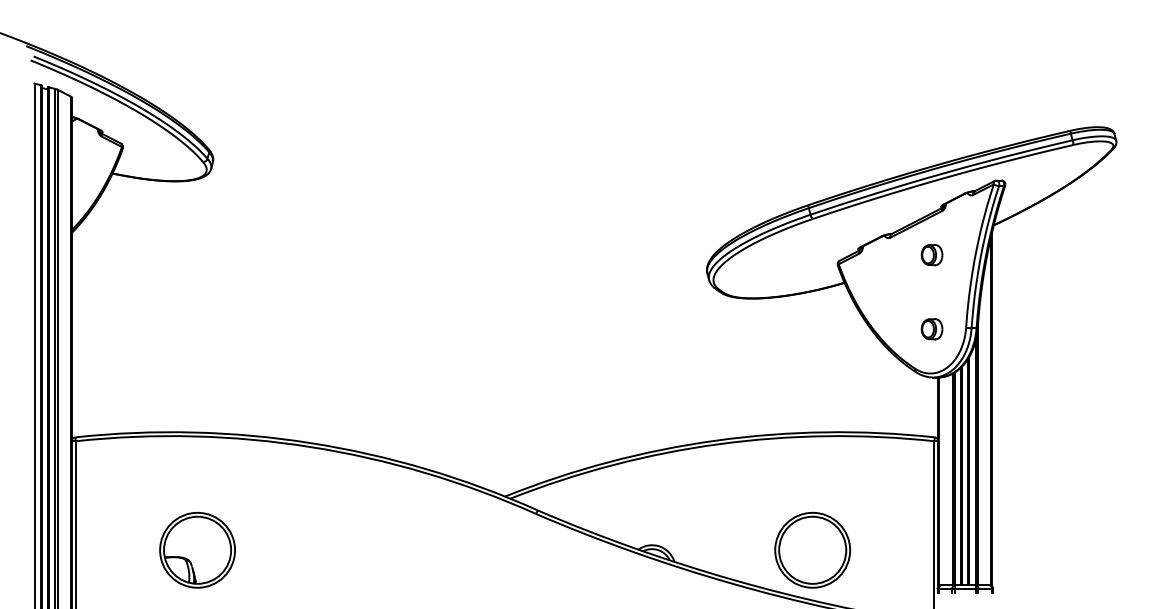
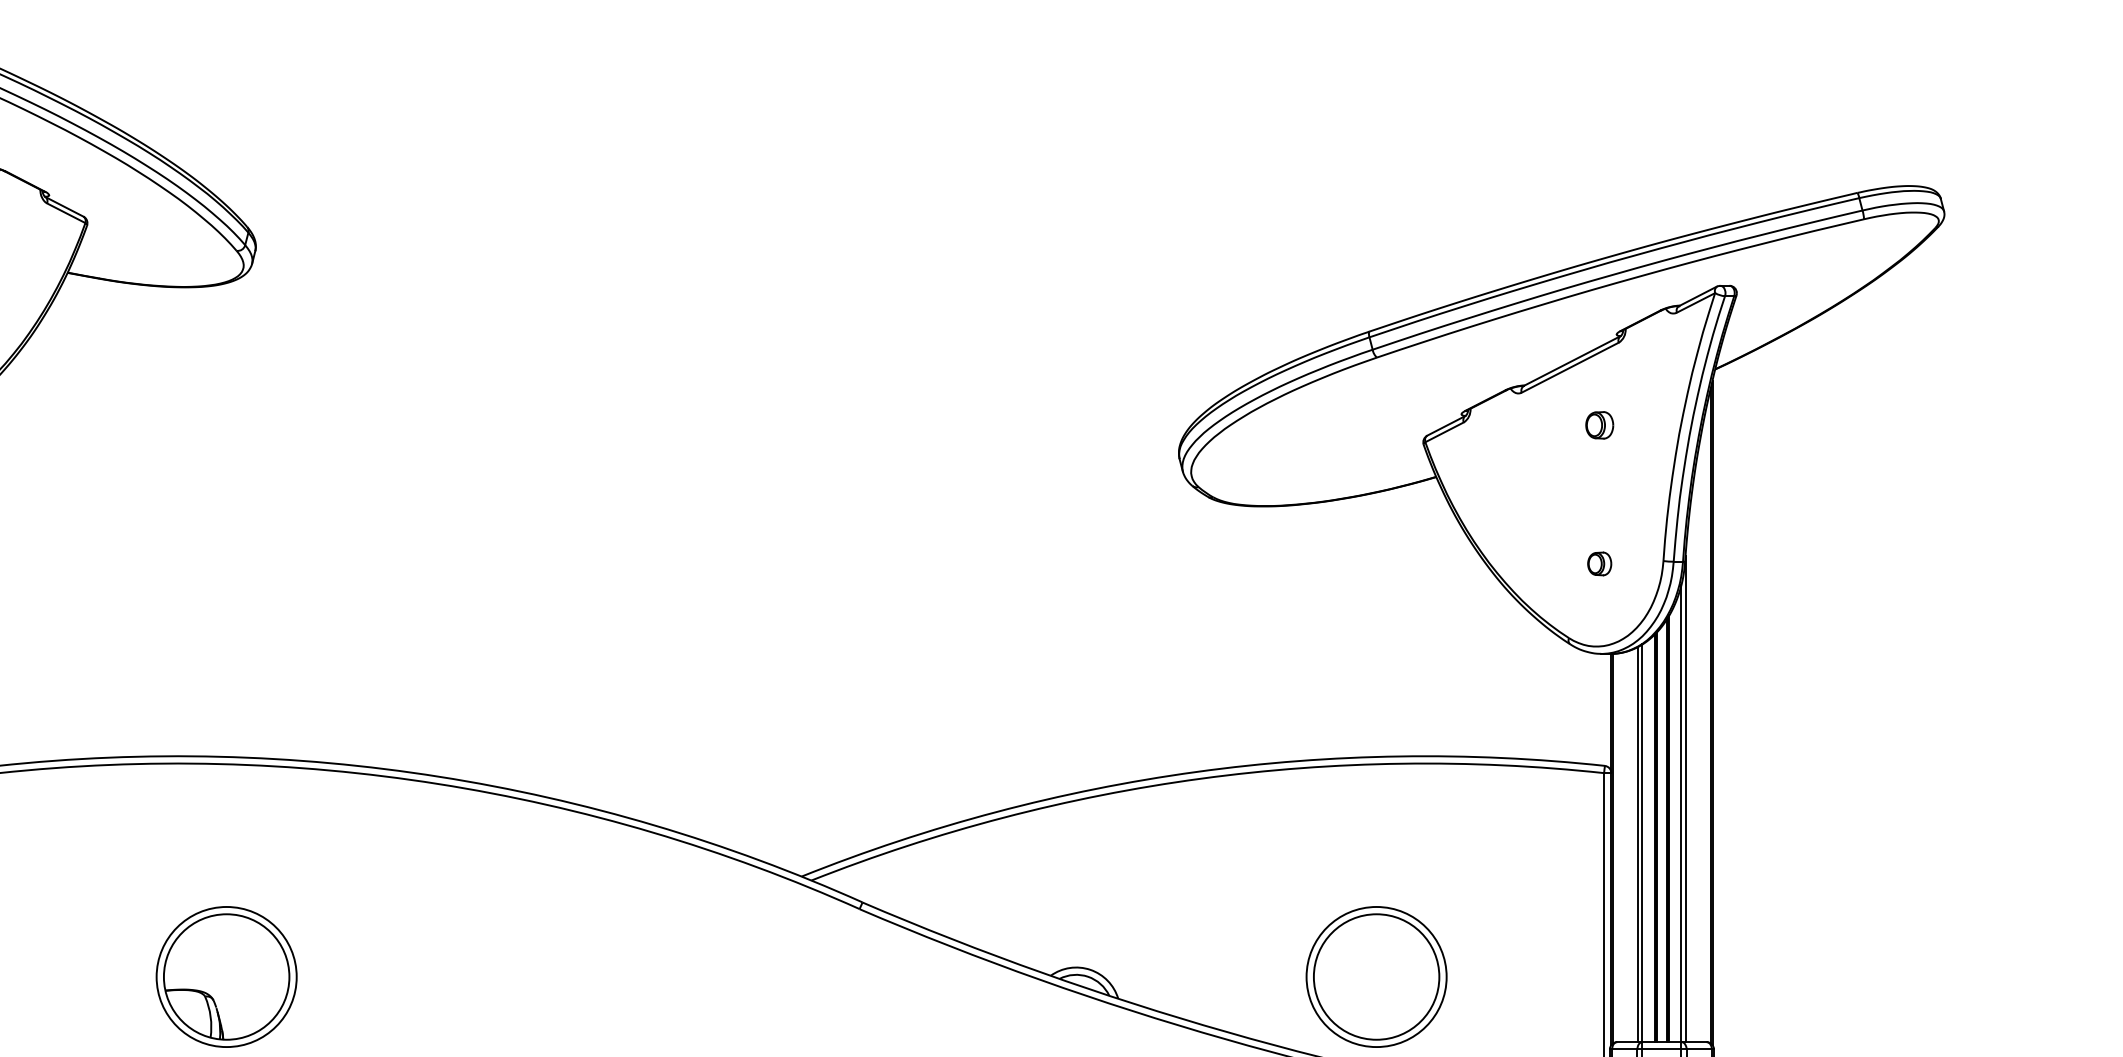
part: (931, 255) -> (1598, 425), size x0.7
part: (931, 329) -> (1598, 564), size x0.6

